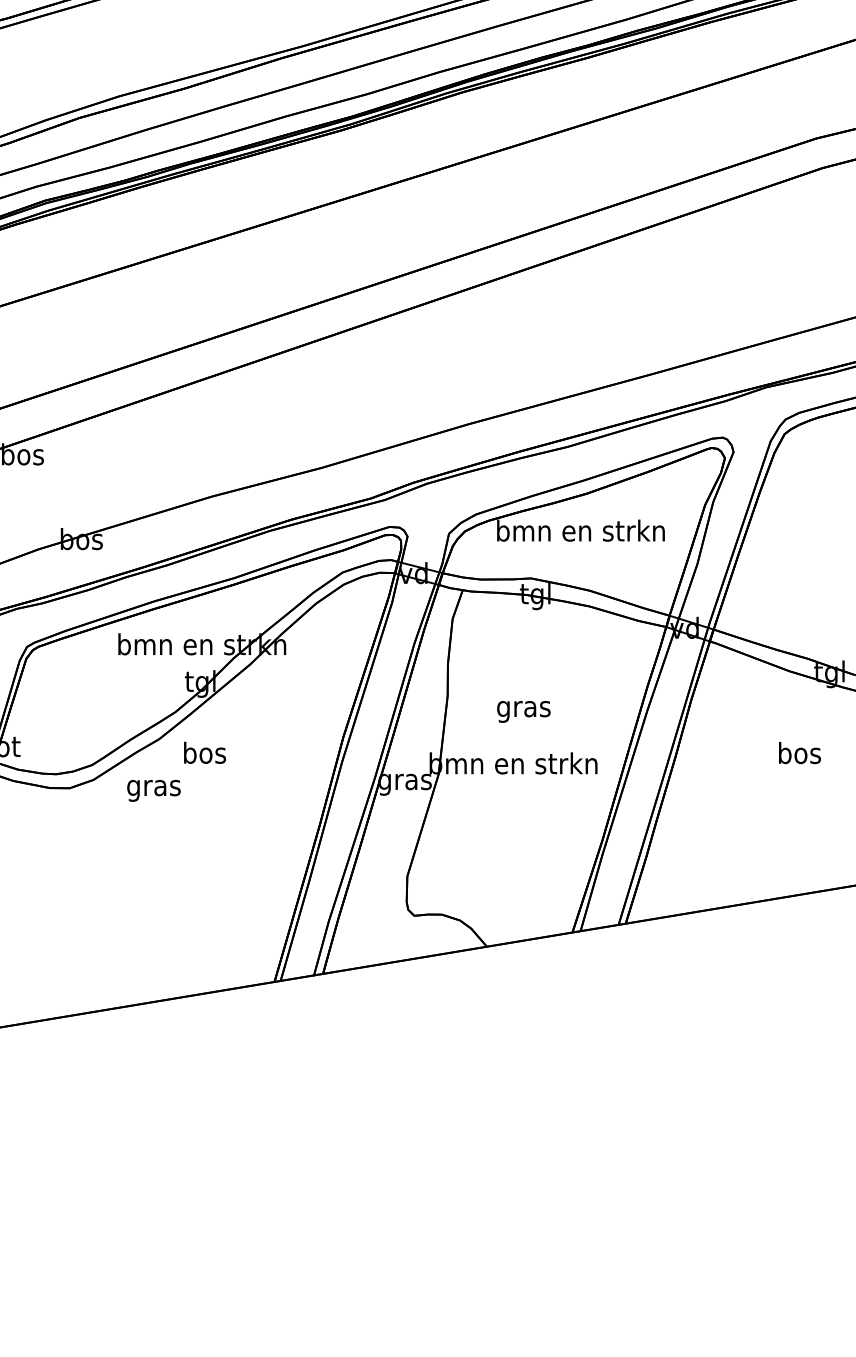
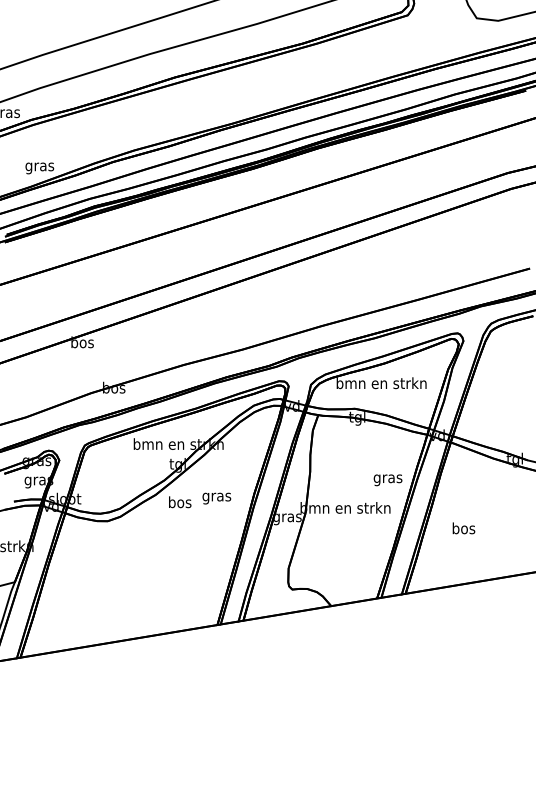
text: (522, 712) -> (387, 480), moved
text: (799, 753) -> (463, 528), moved
text: (153, 790) -> (216, 498), moved

